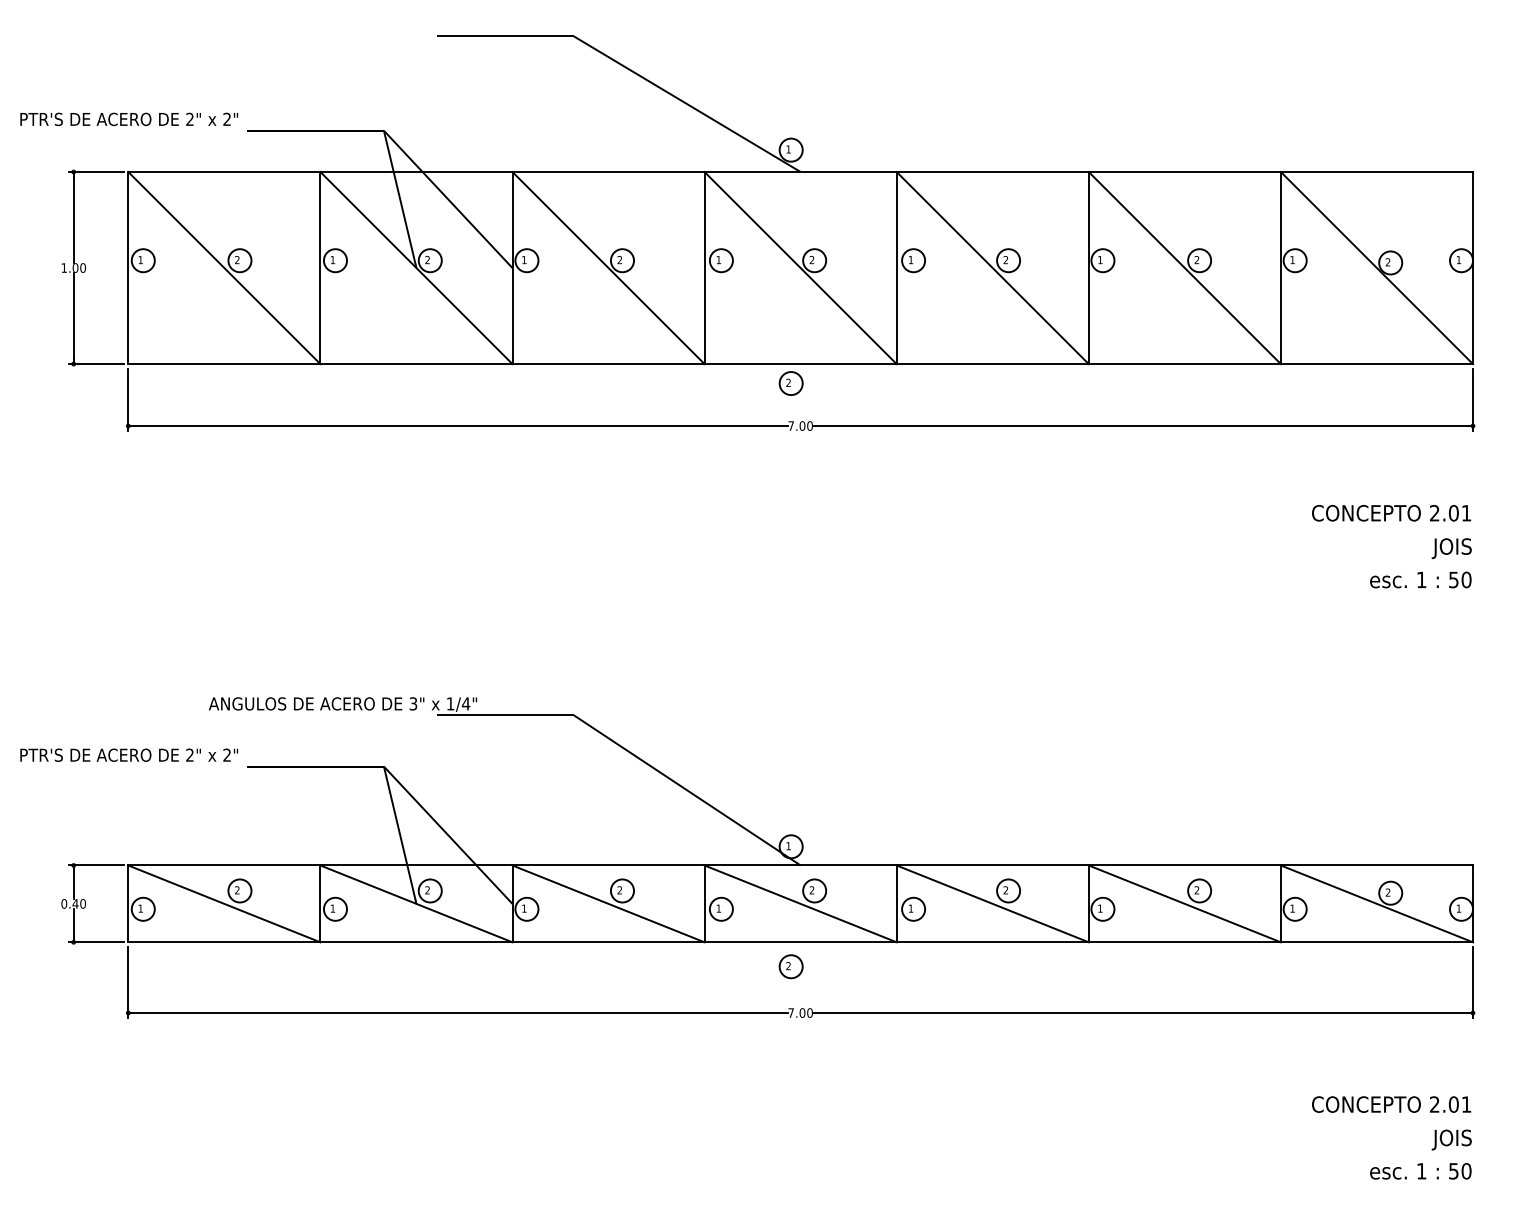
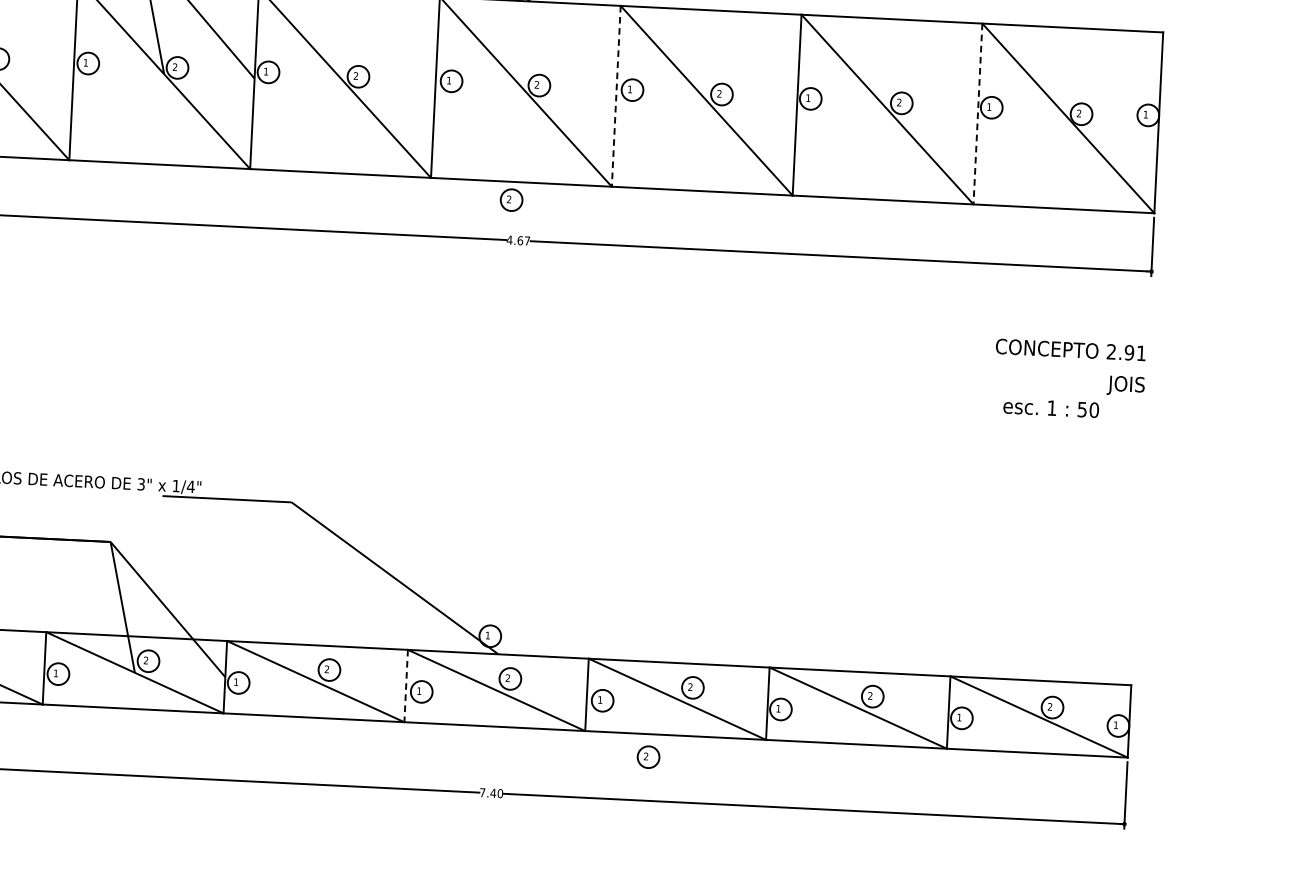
line: (896, 268) -> (616, 96), solid -> dashed
line: (1280, 268) -> (977, 114), solid -> dashed
text: (800, 425) -> (518, 240), 7.00 -> 4.67
text: (1453, 513) -> (1129, 353), 2.01 -> 2.91
text: (1420, 579) -> (1050, 407), moved
line: (704, 904) -> (406, 686), solid -> dashed
part: (790, 966) -> (647, 756), moved
text: (802, 1012) -> (493, 792), 7.00 -> 7.40

